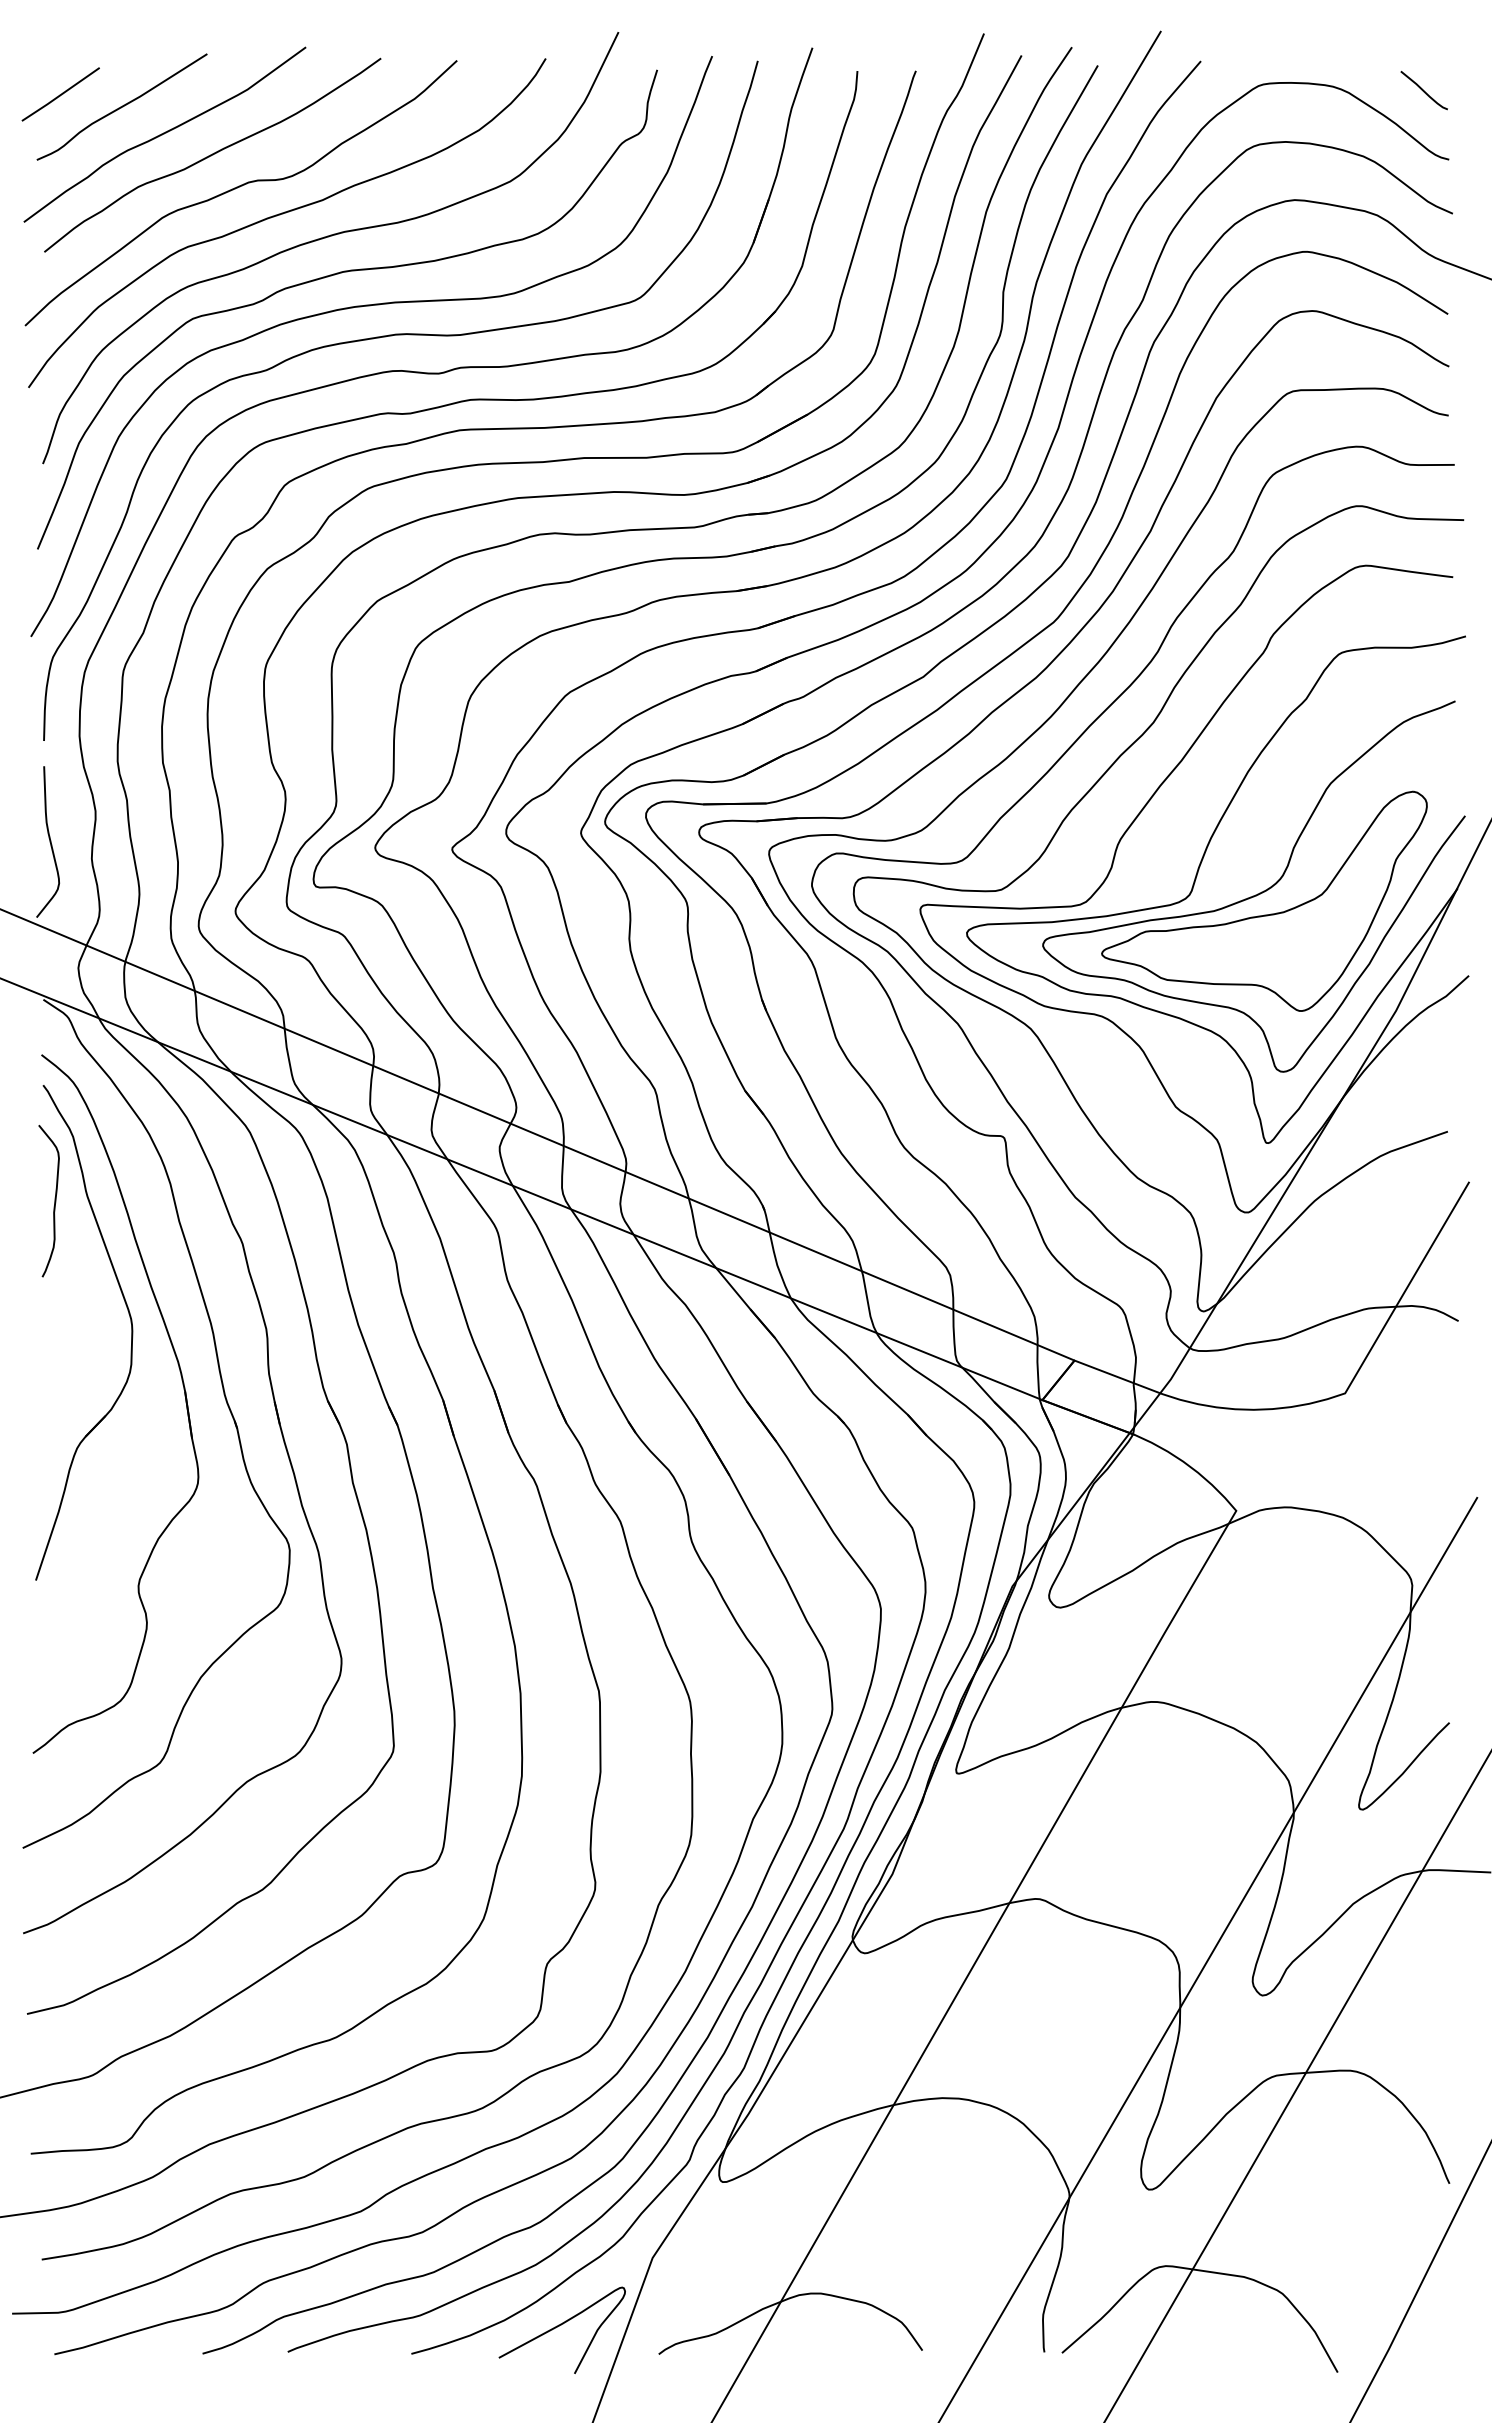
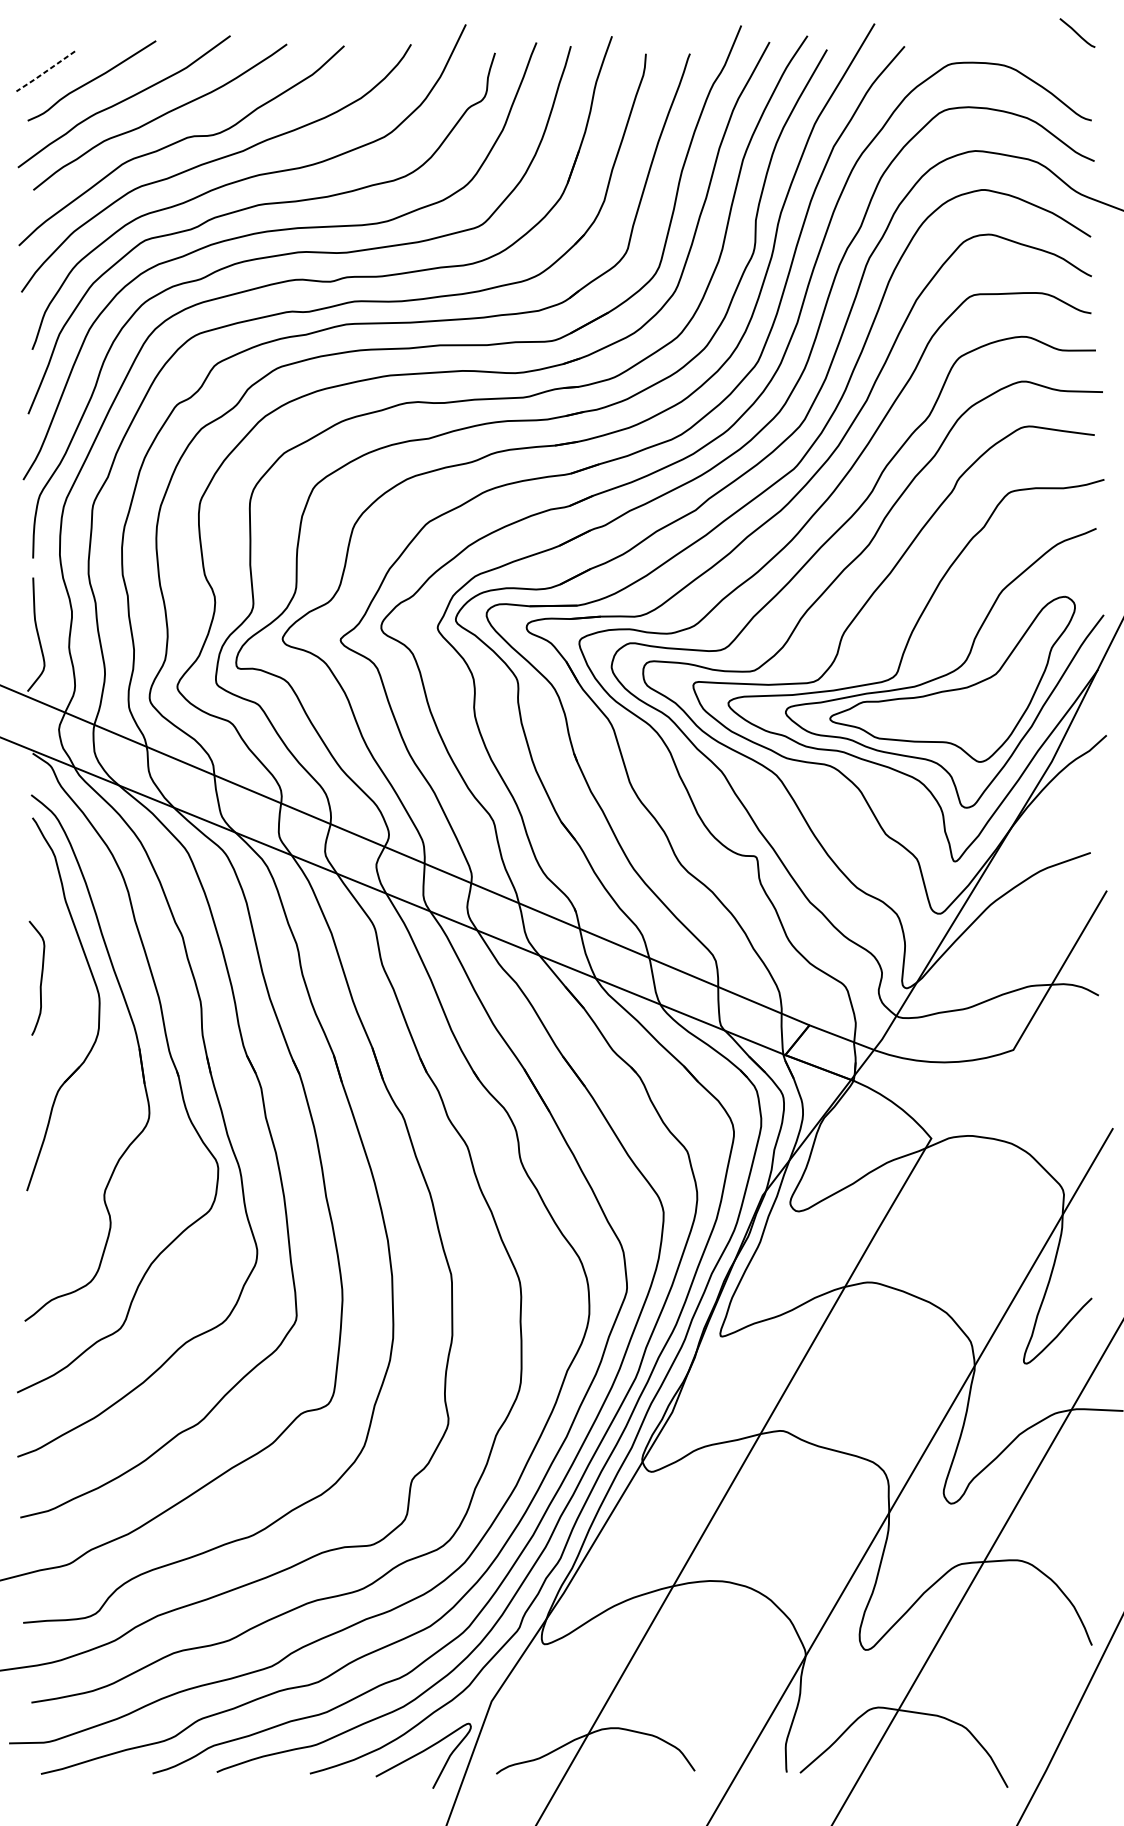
curve: (1423, 90) -> (1076, 33), moved
line: (60, 95) -> (45, 72), solid -> dashed
curve: (54, 1201) -> (41, 978), moved

